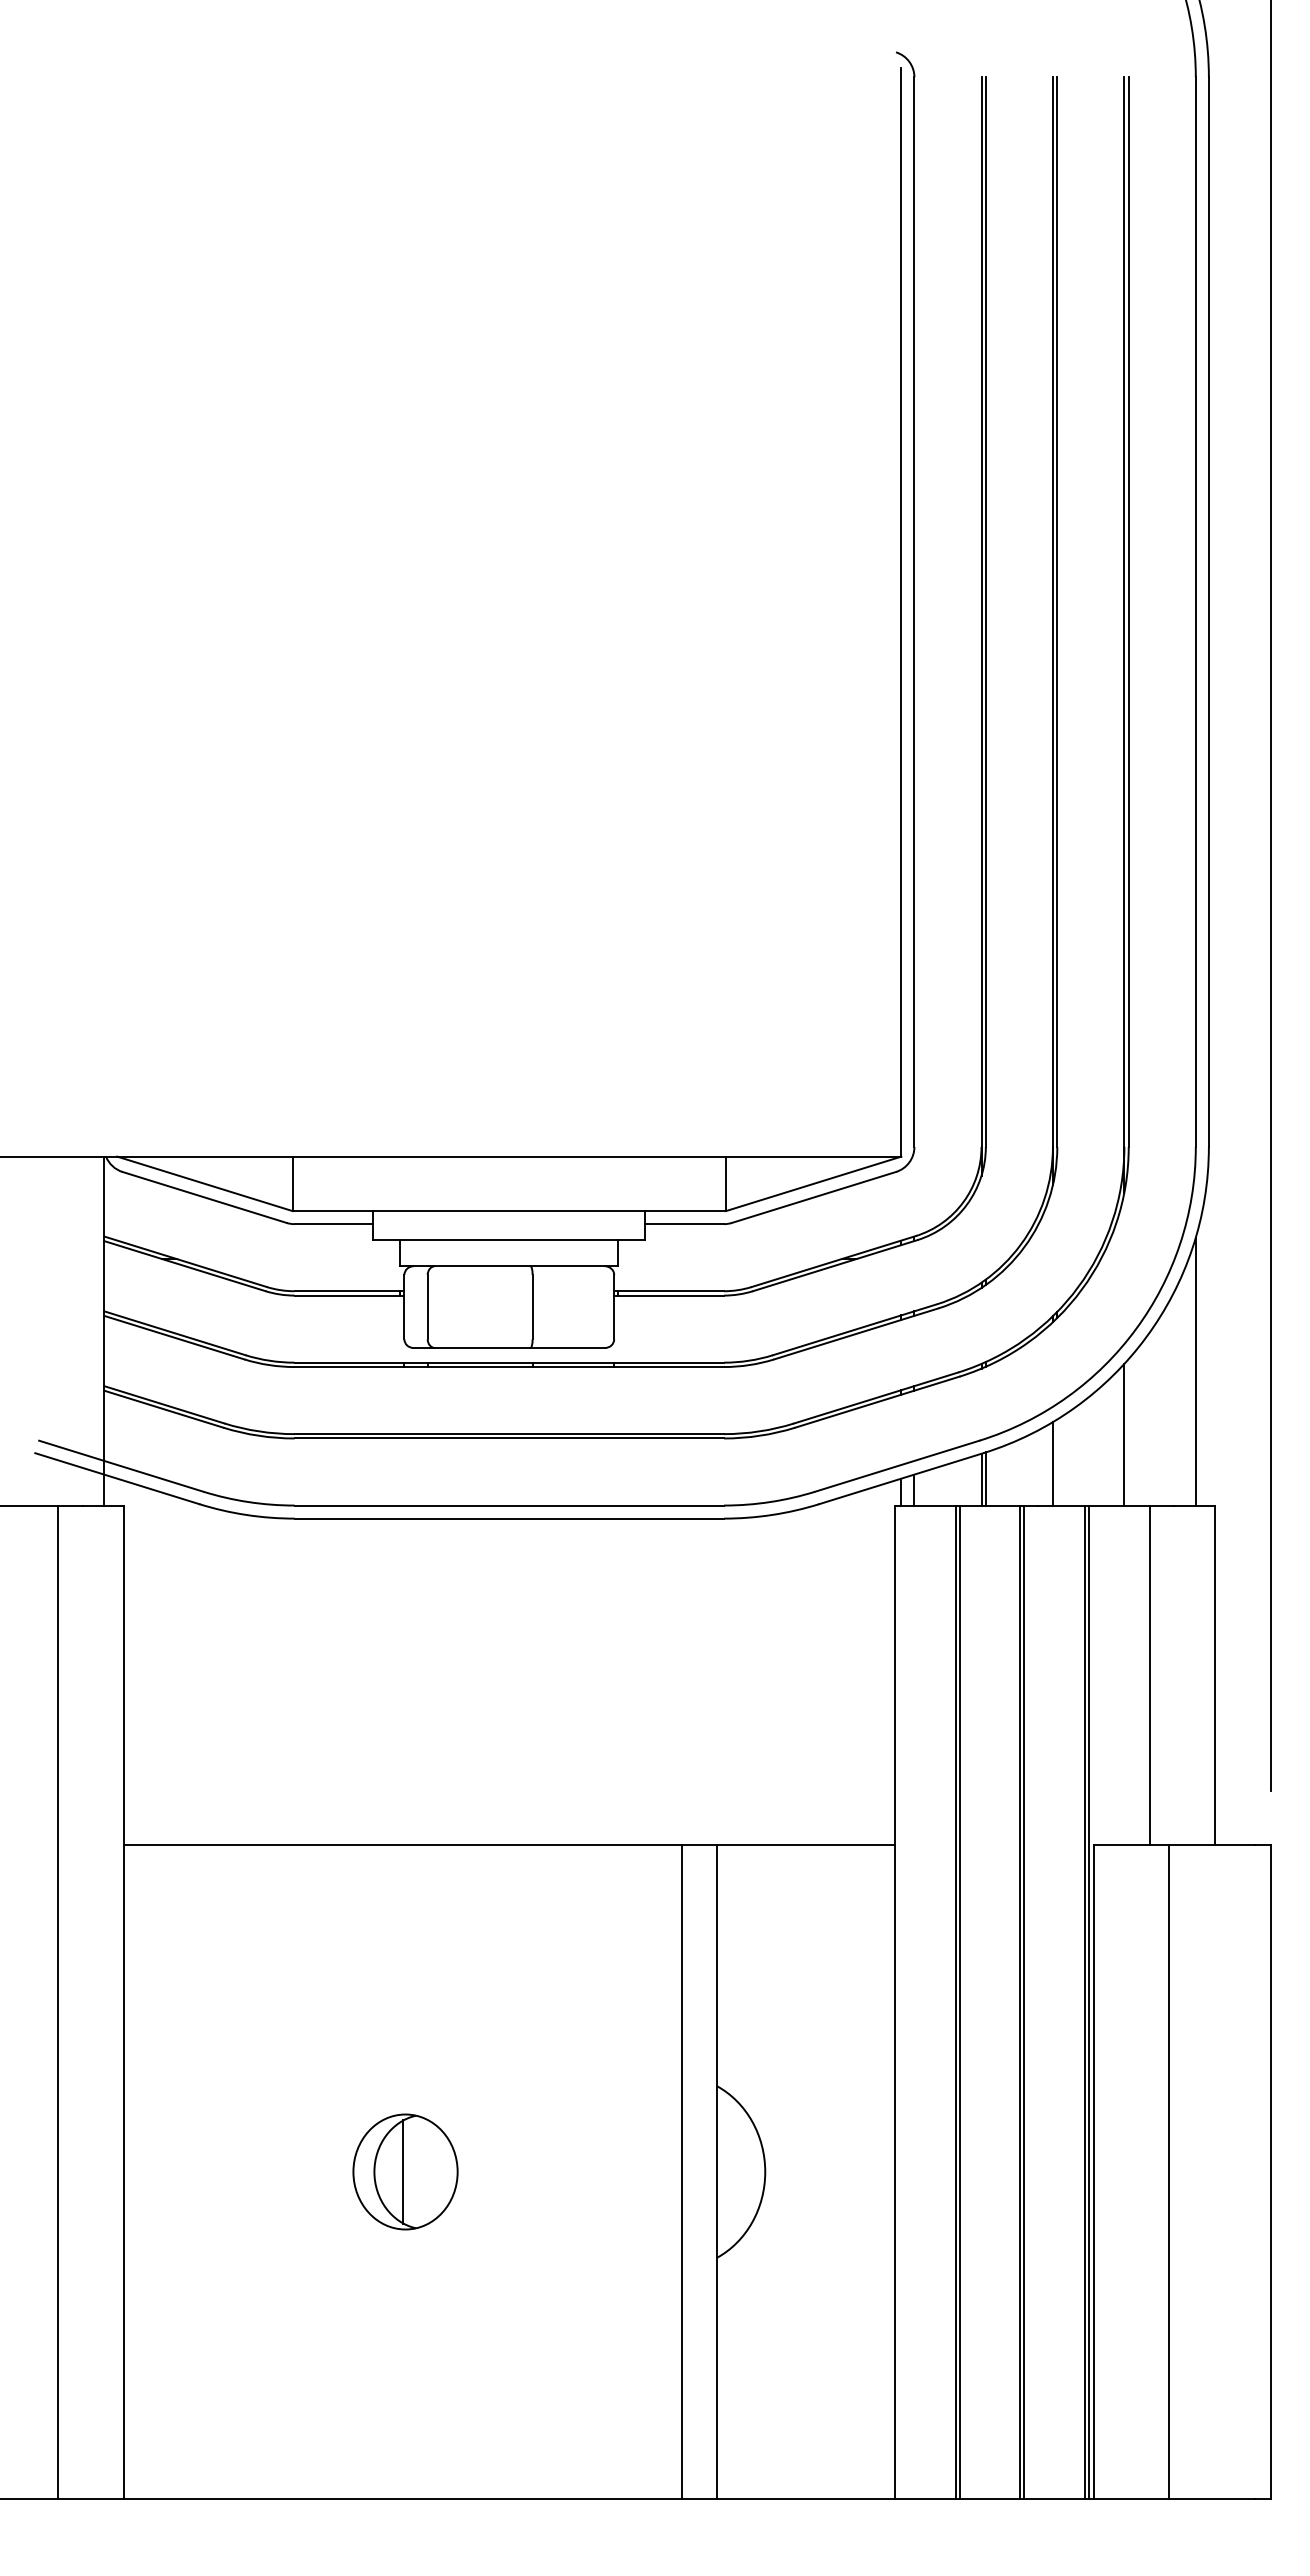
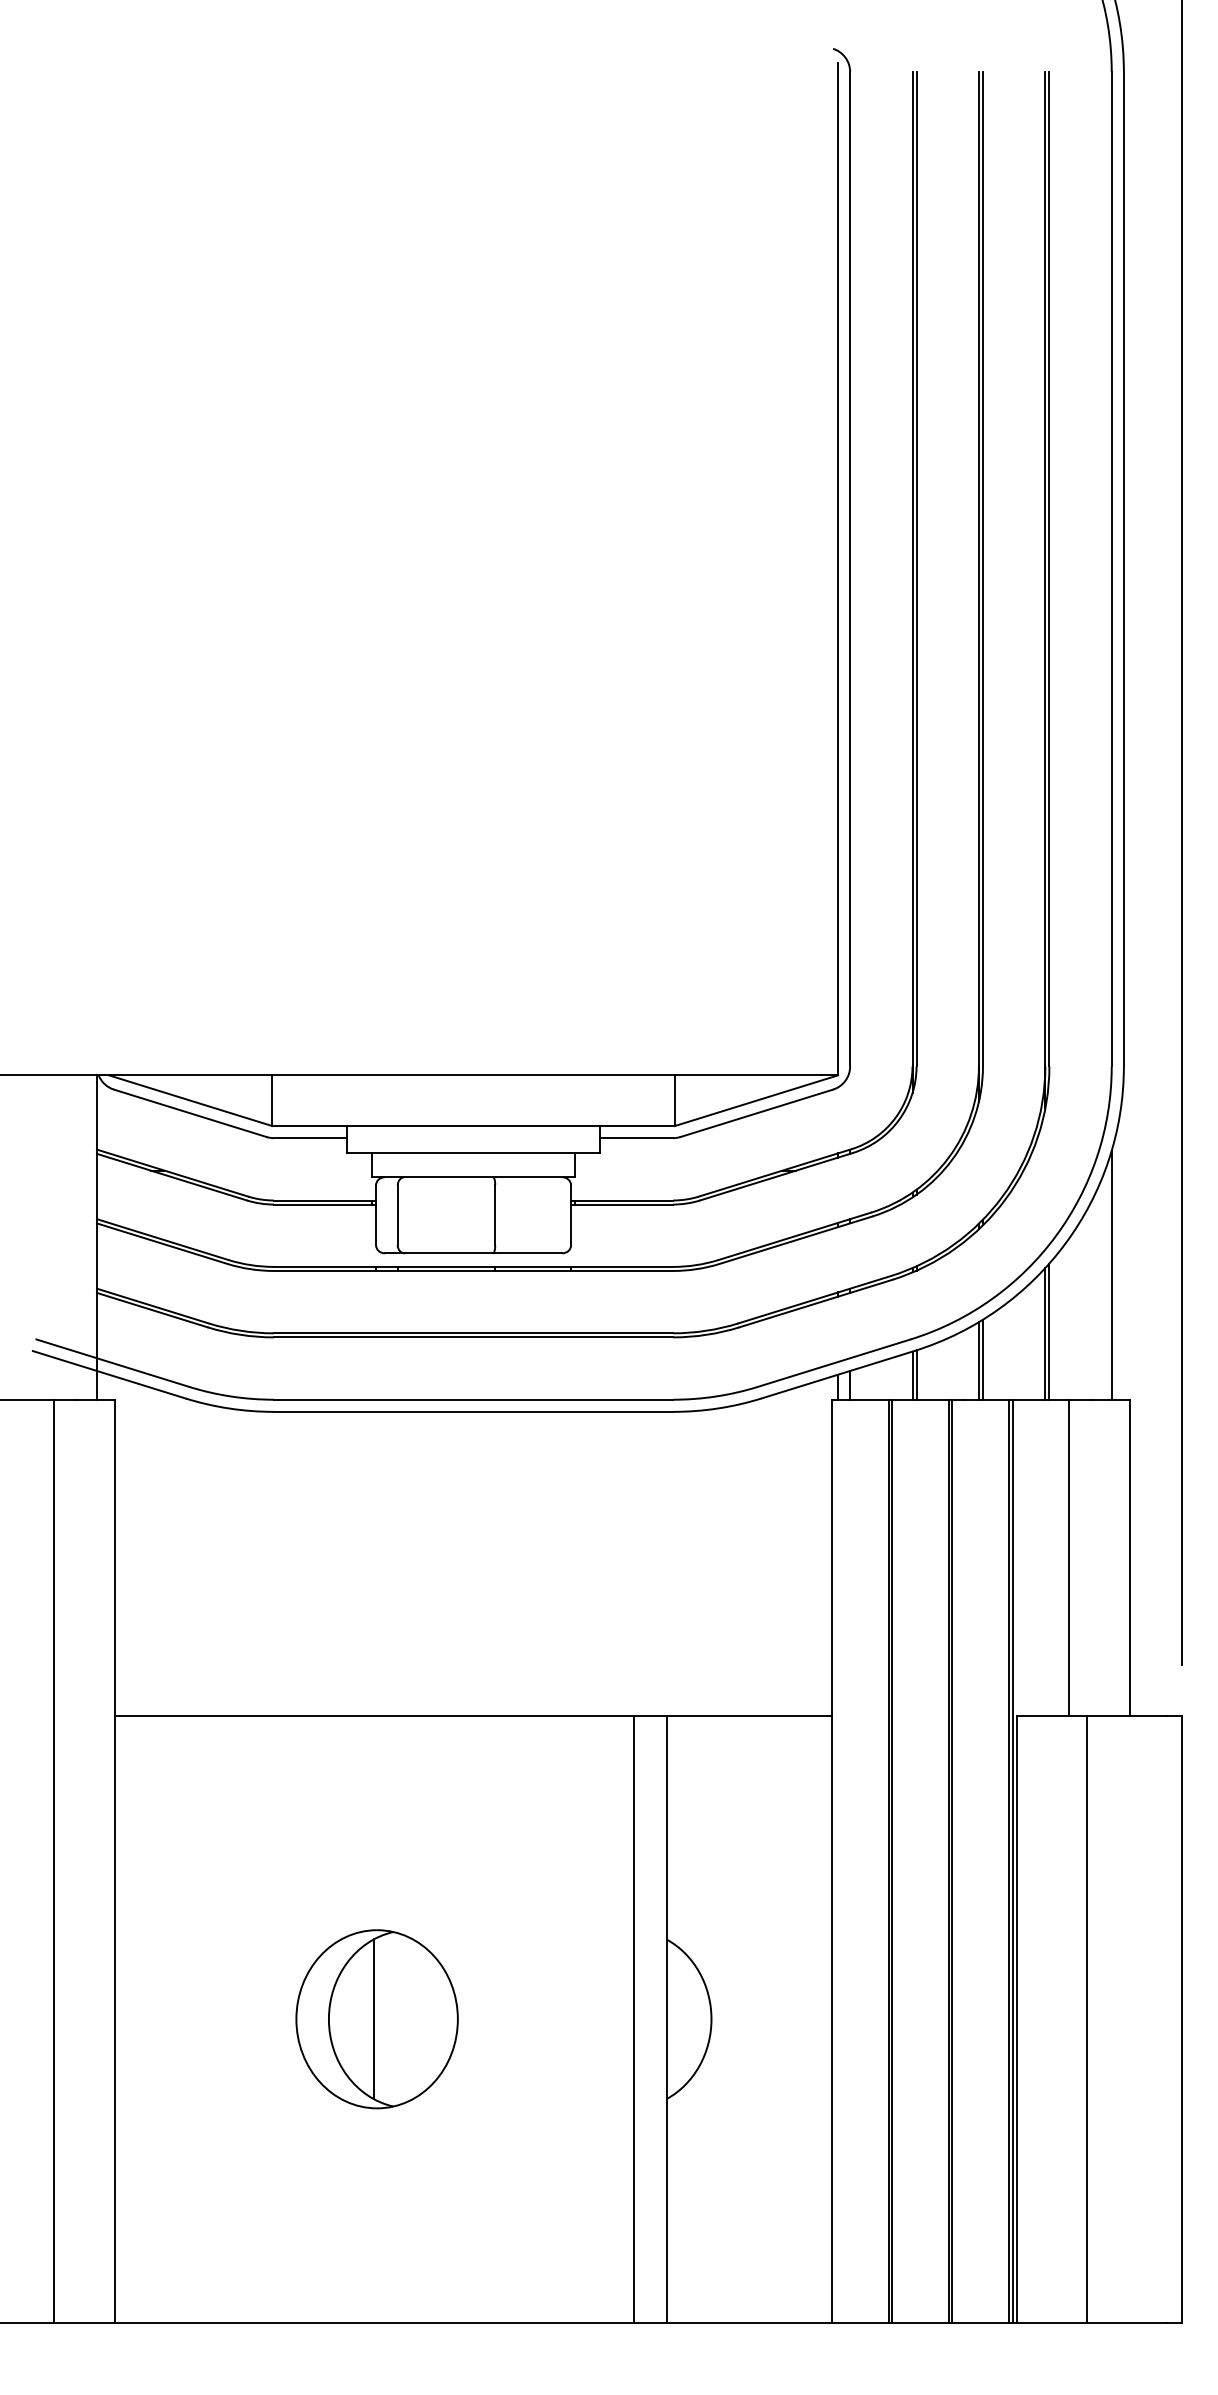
line: (1128, 1432) -> (1049, 1331), added
line: (1057, 1462) -> (983, 1359), added
part: (405, 2171) -> (377, 2018), size x1.67

